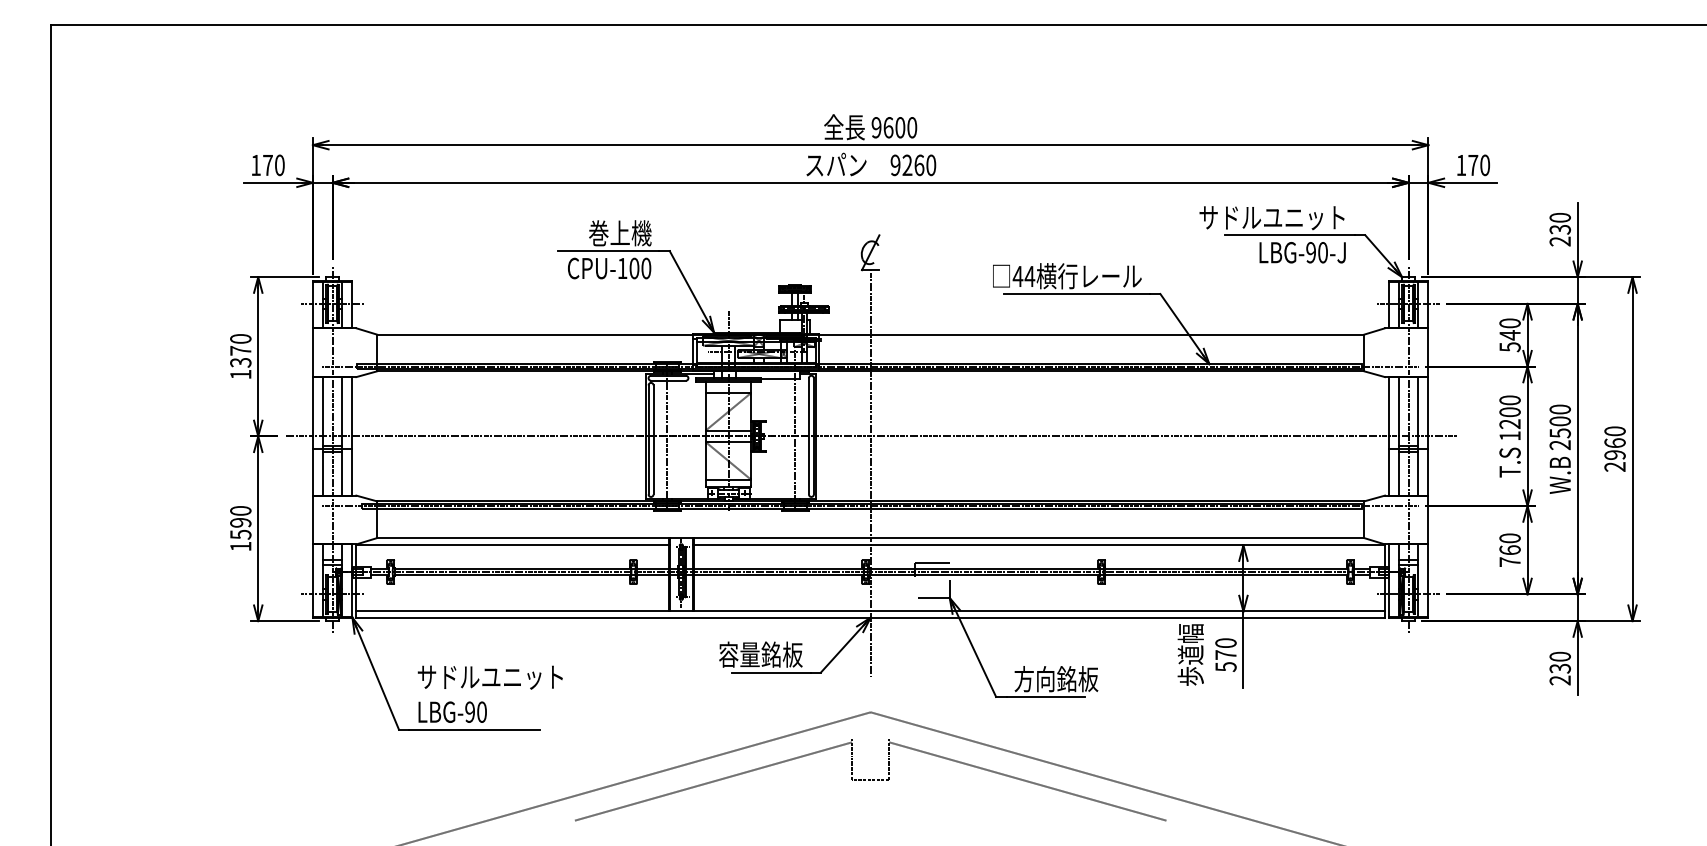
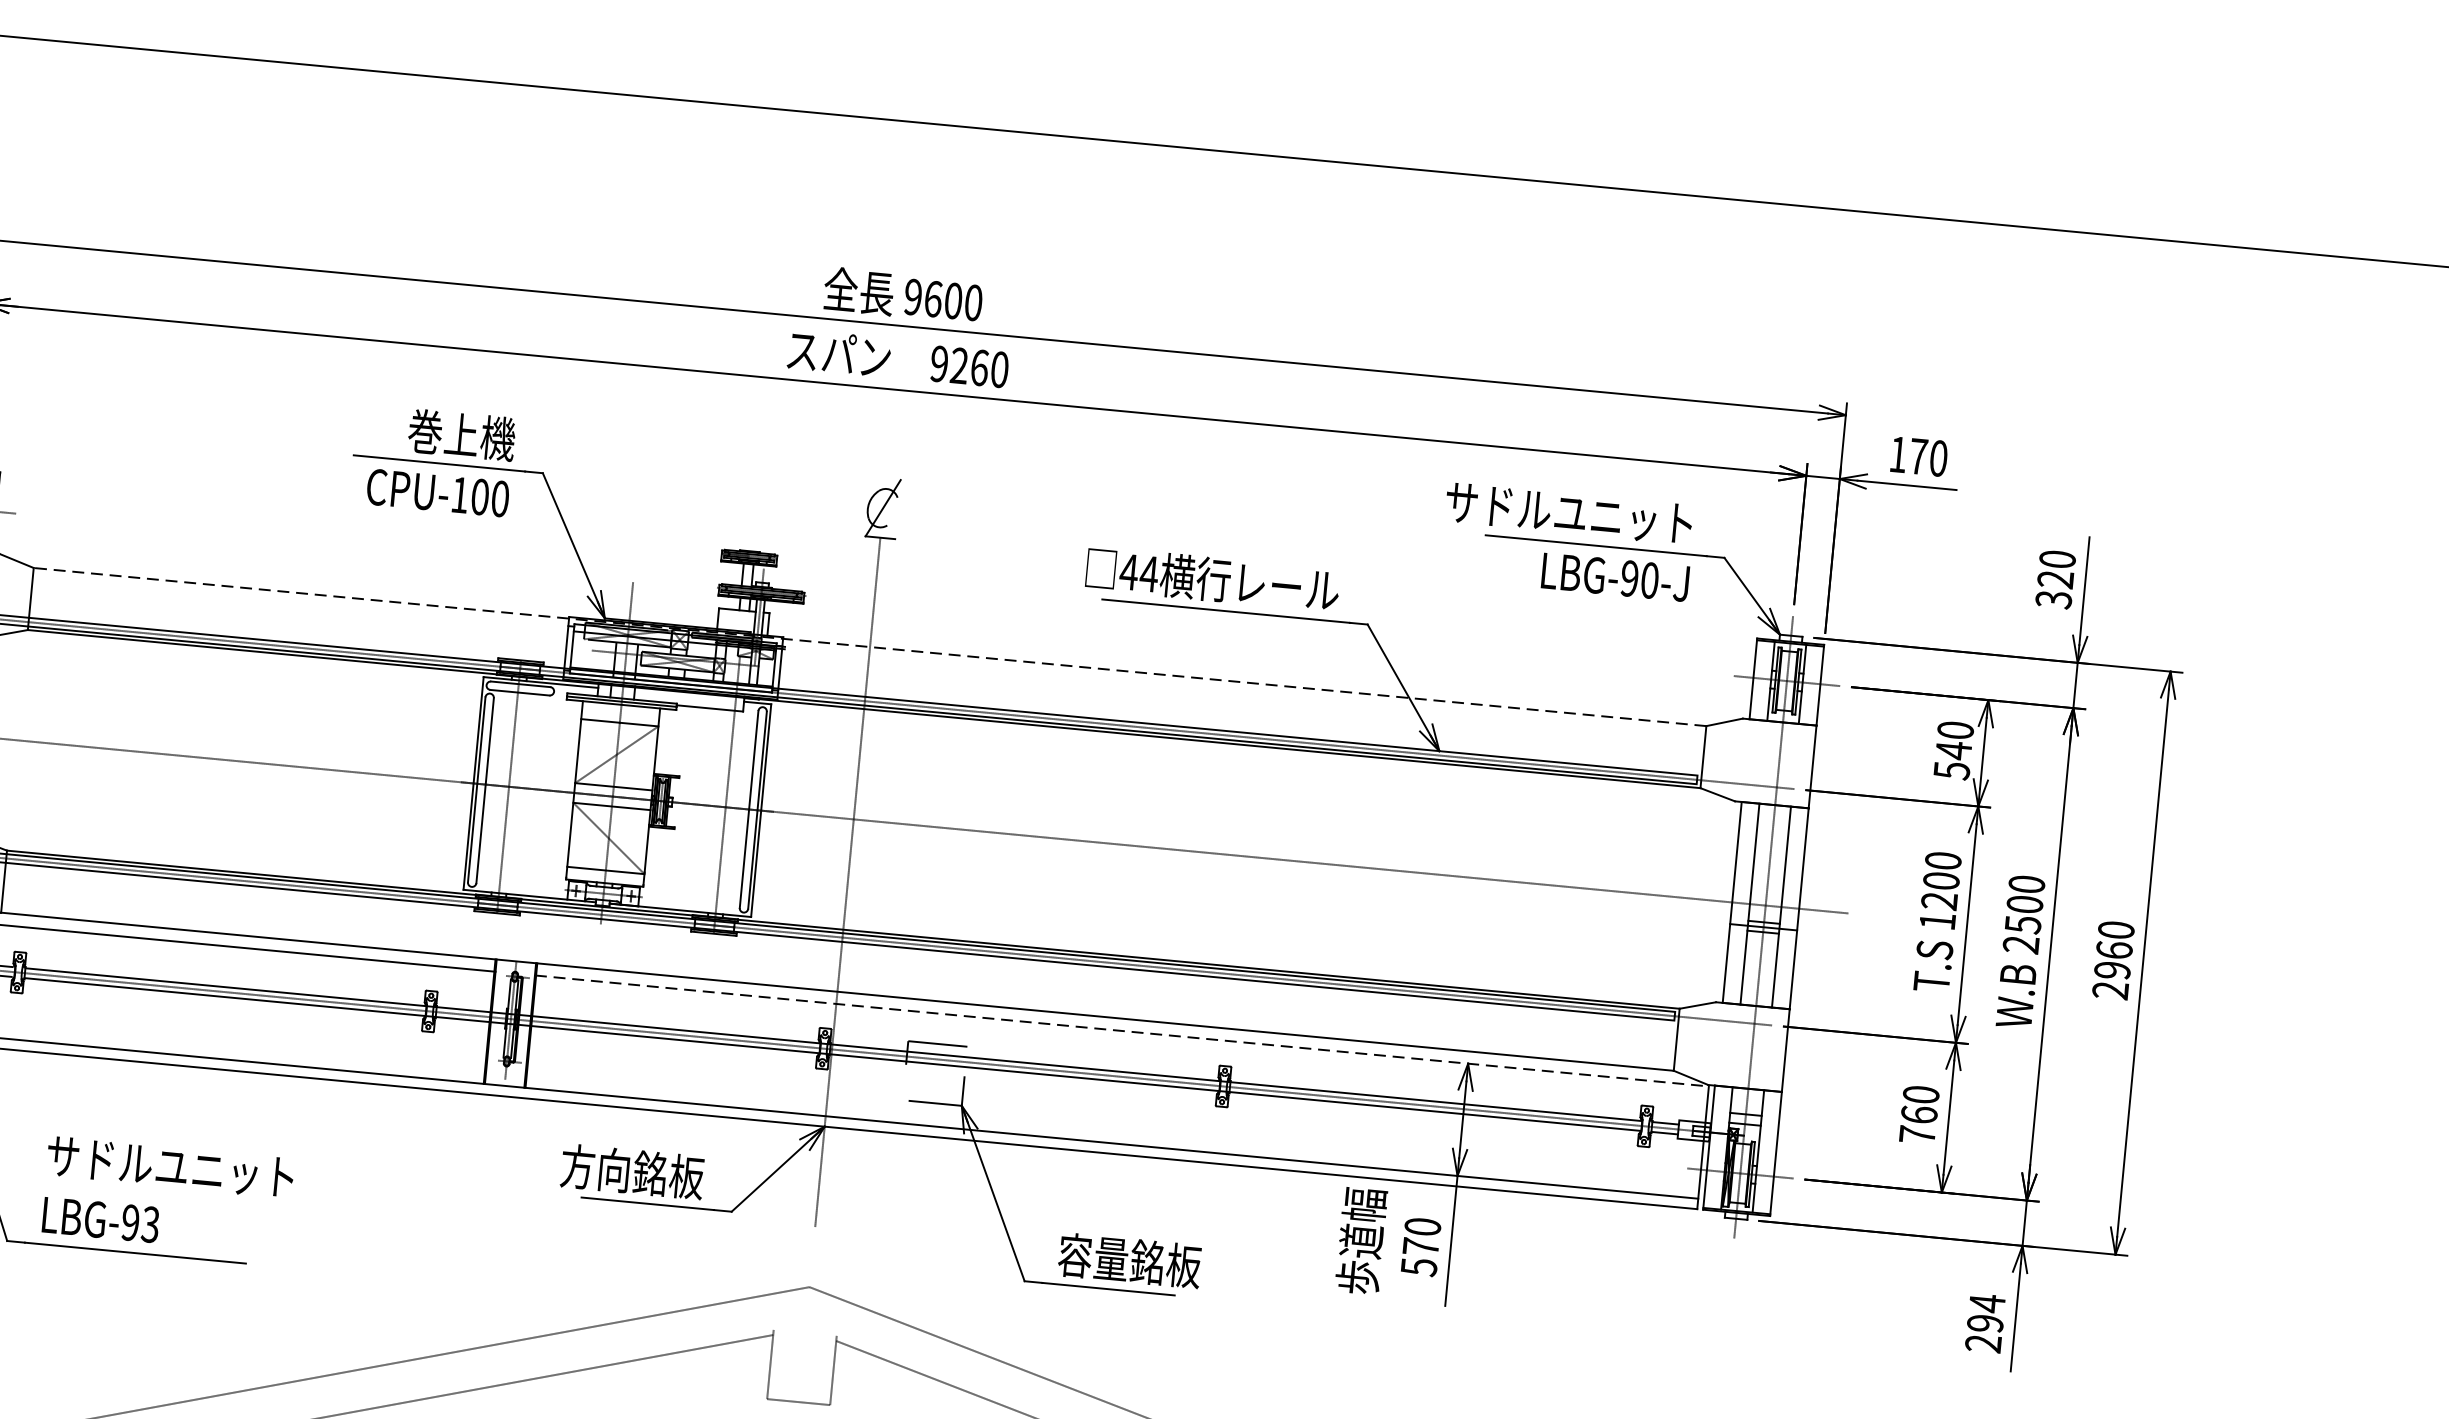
text: (1560, 235) -> (2055, 589), 230 -> 320
line: (870, 334) -> (869, 646), solid -> dashed
line: (1039, 545) -> (1122, 1031), solid -> dashed
text: (739, 654) -> (596, 1168), 容量銘板 -> 方向銘板
text: (1559, 662) -> (1985, 1313), 230 -> 294
text: (1034, 679) -> (1092, 1257), 方向銘板 -> 容量銘板
text: (481, 711) -> (149, 1223), LBG-90 -> LBG-93

